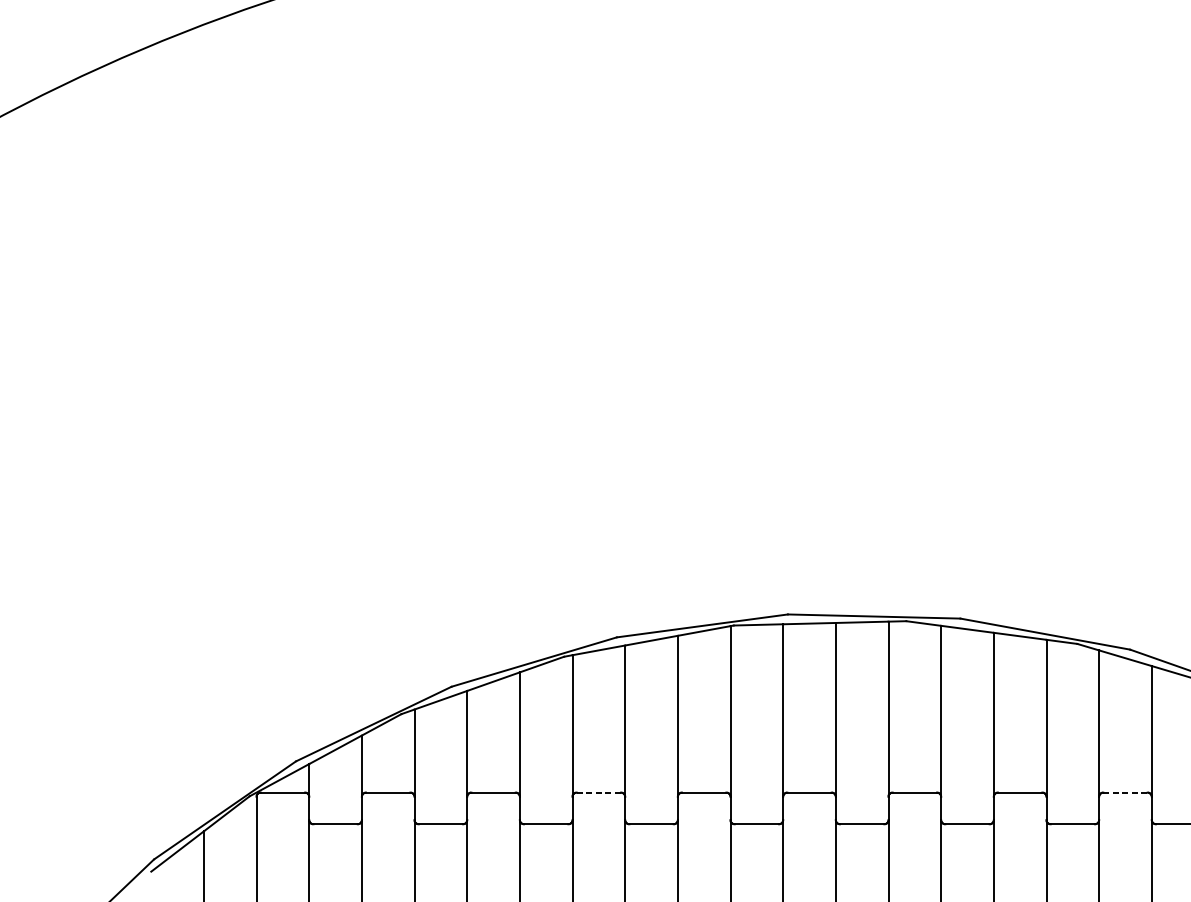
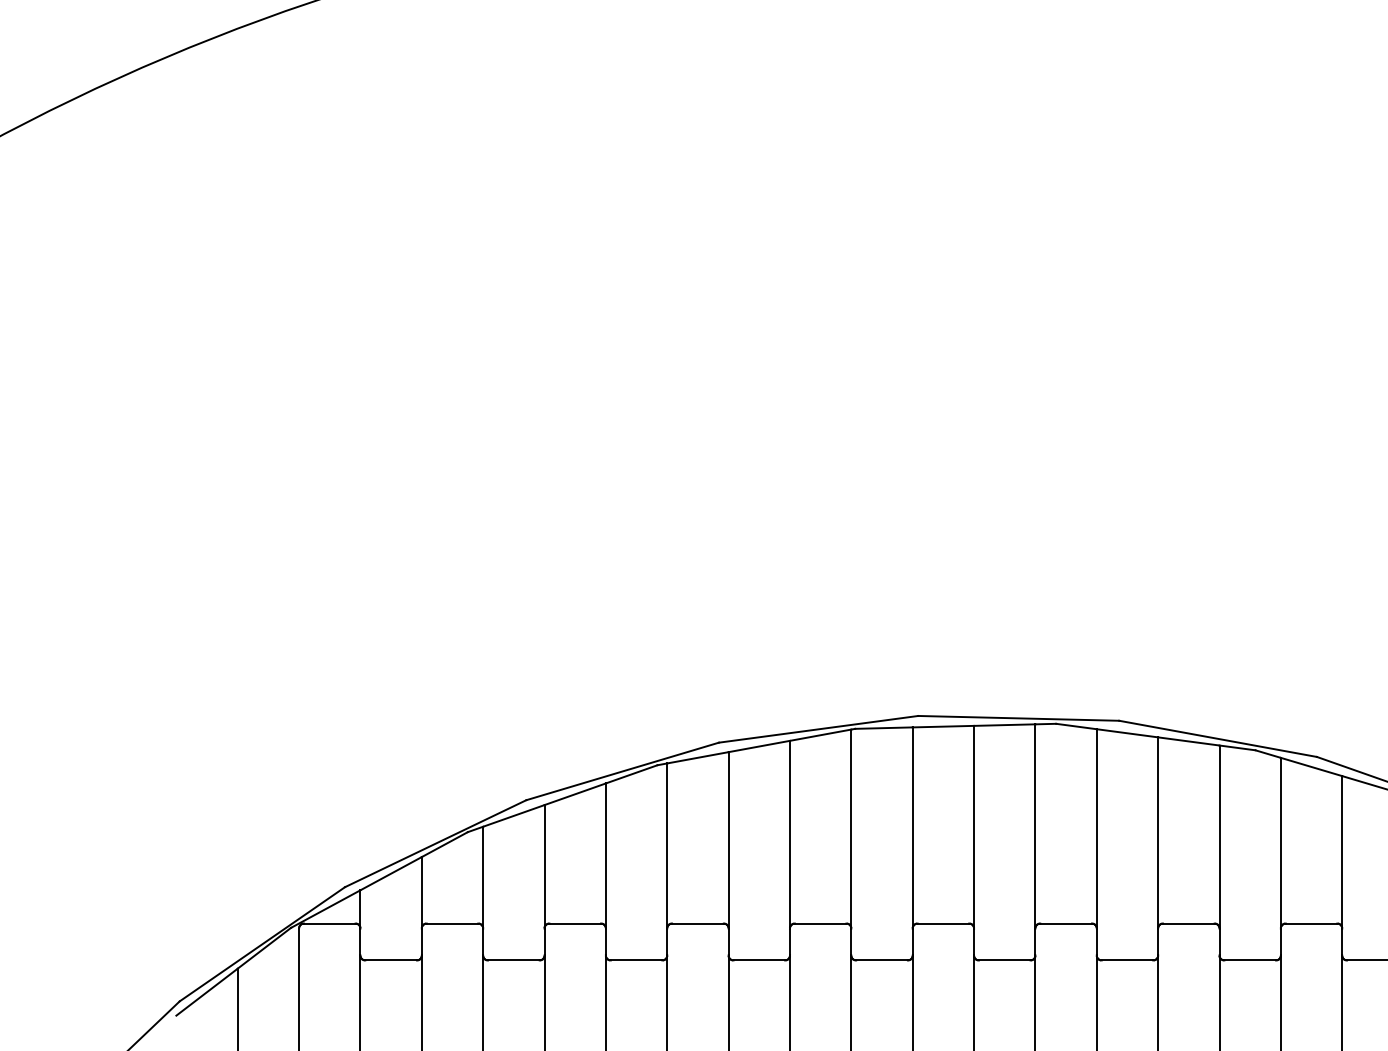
line: (598, 792) -> (697, 923), dashed -> solid
line: (1125, 792) -> (1311, 923), dashed -> solid

